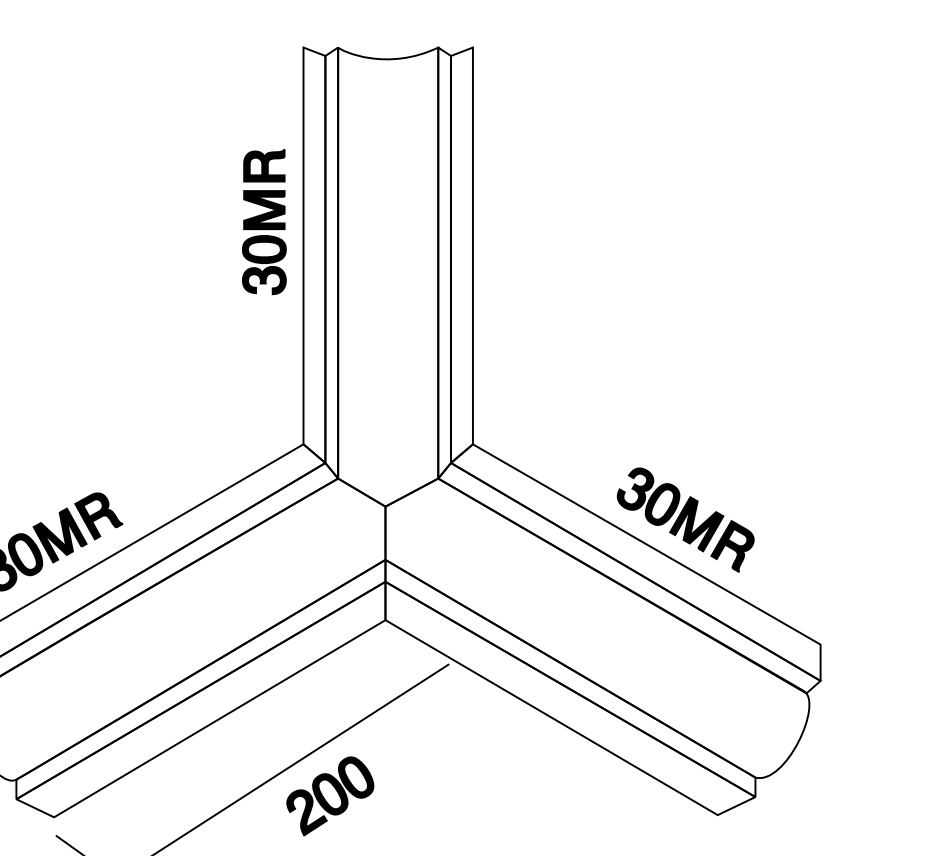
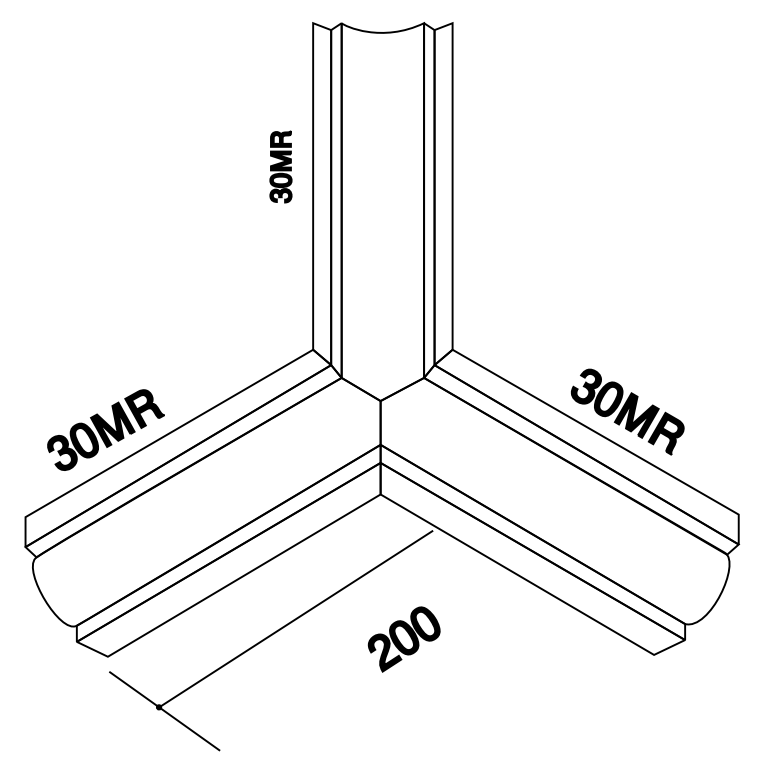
part: (263, 221) -> (280, 166), size x0.6
part: (329, 796) -> (403, 639), moved

